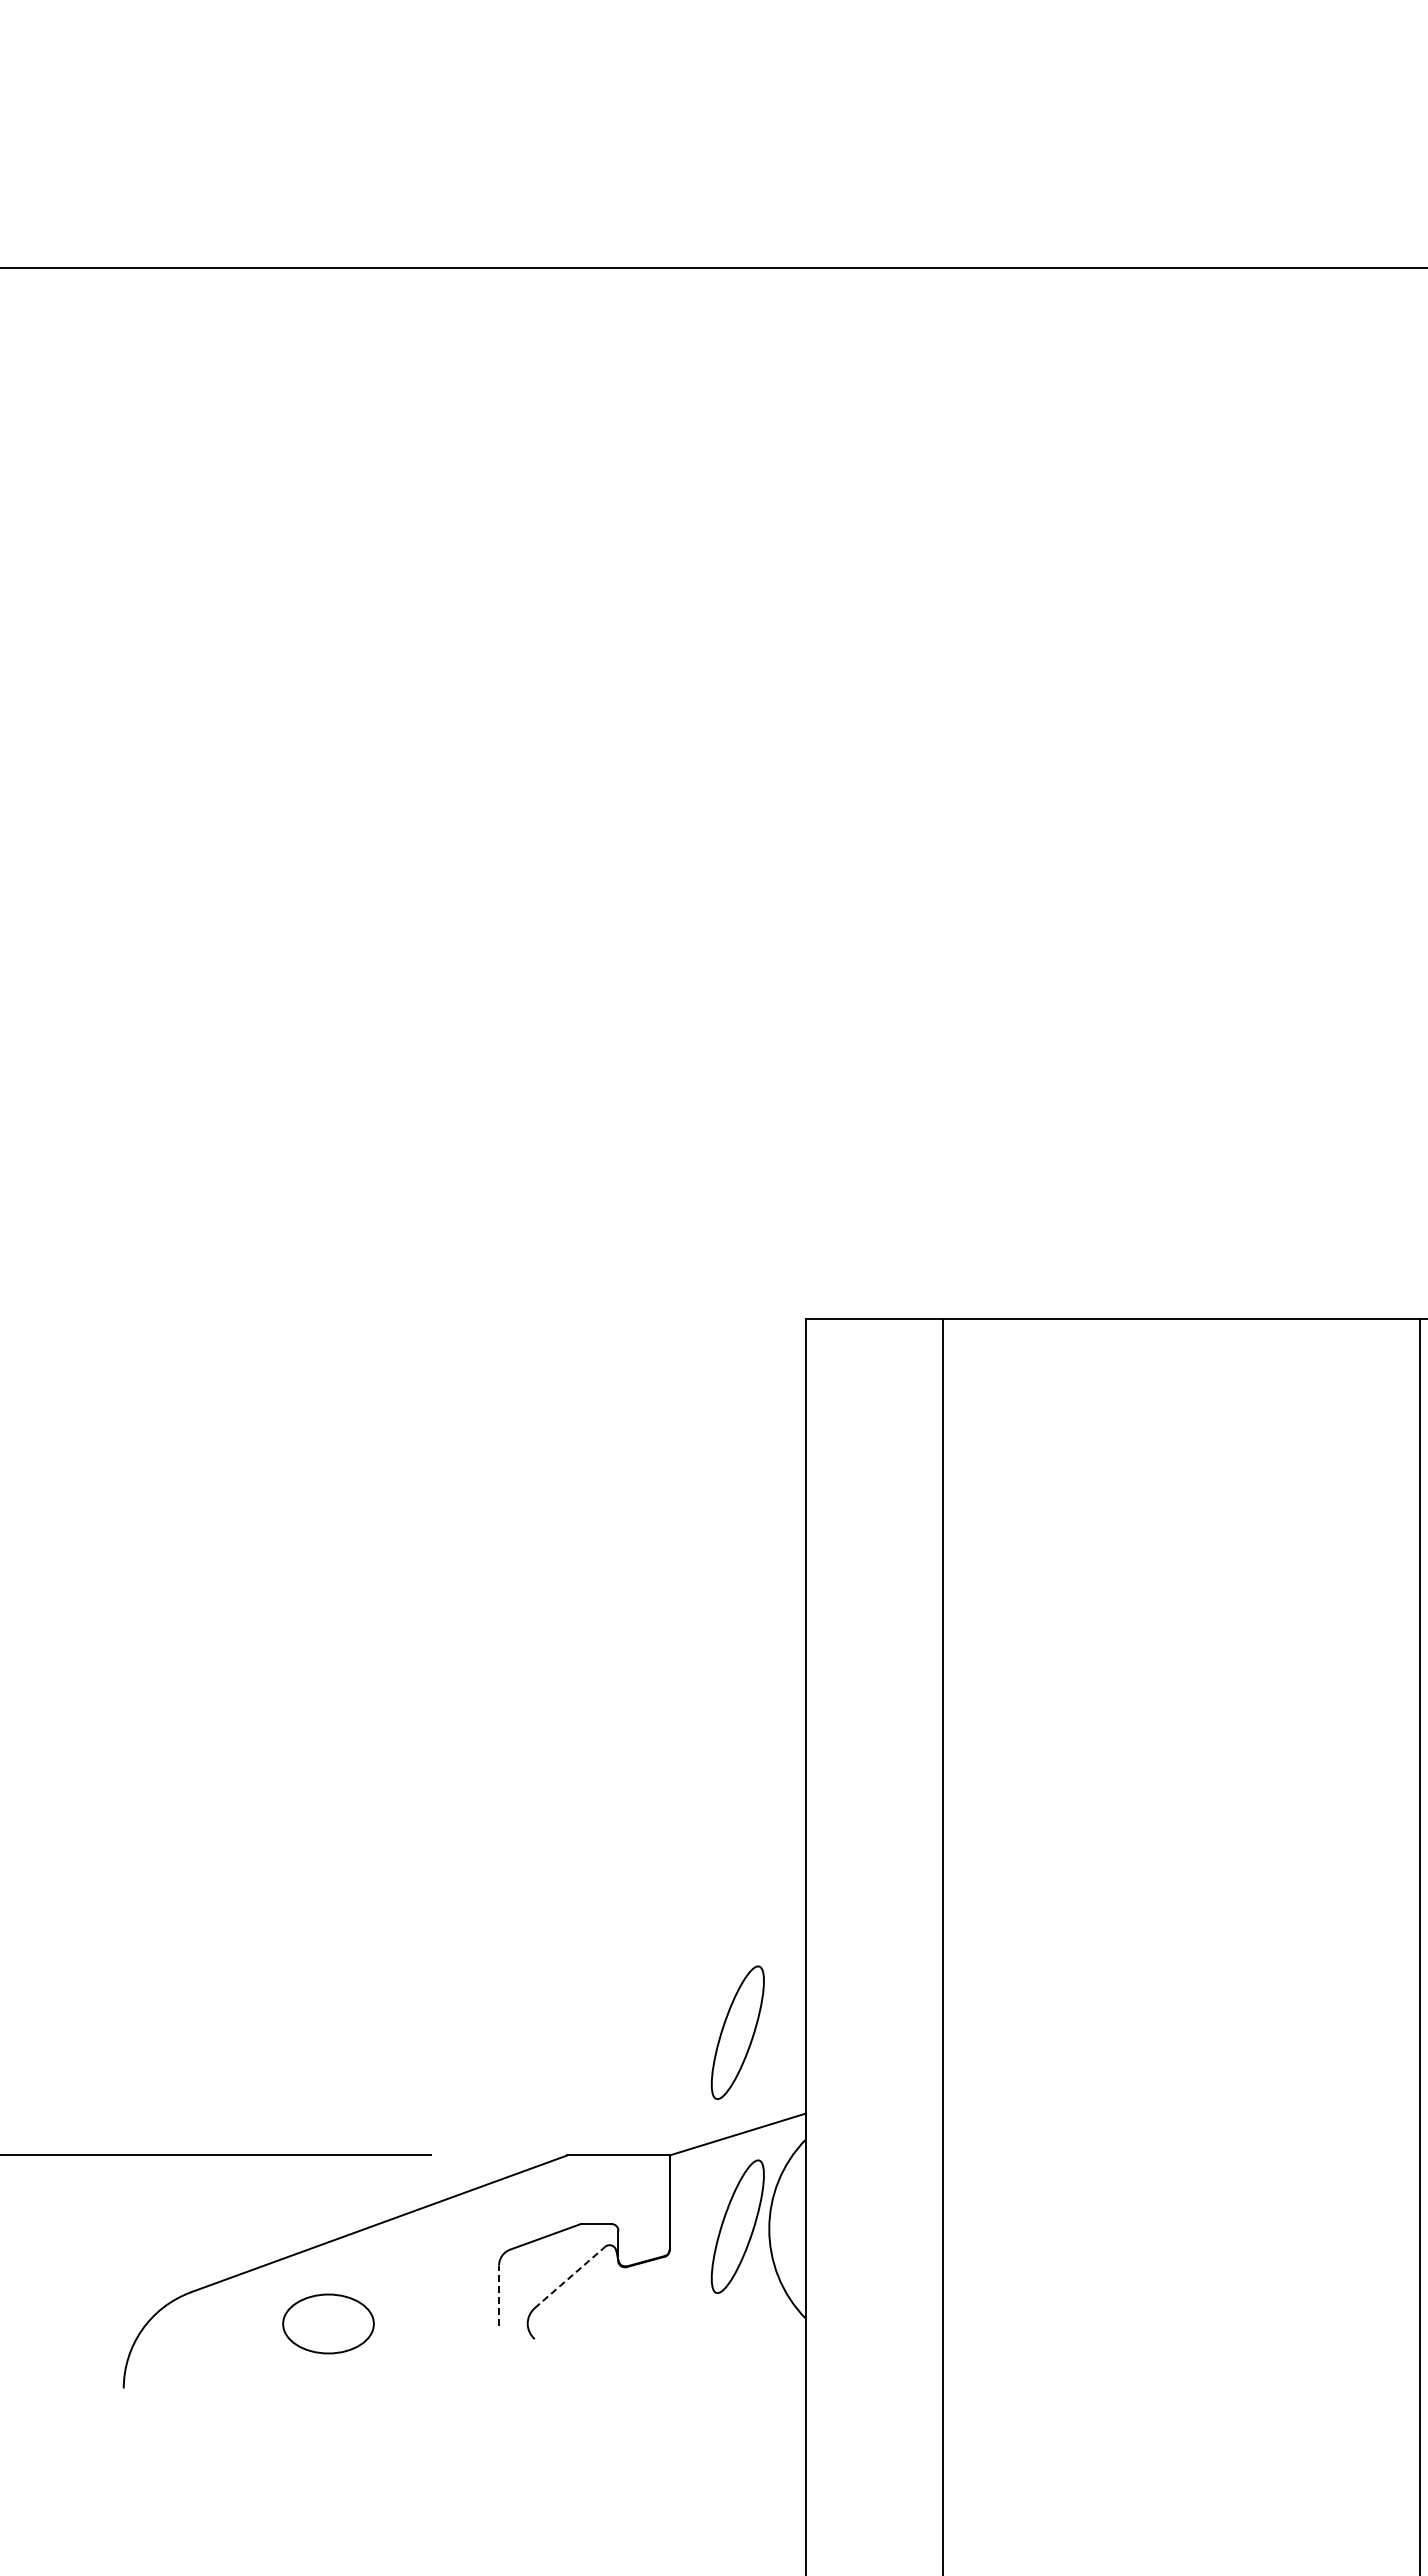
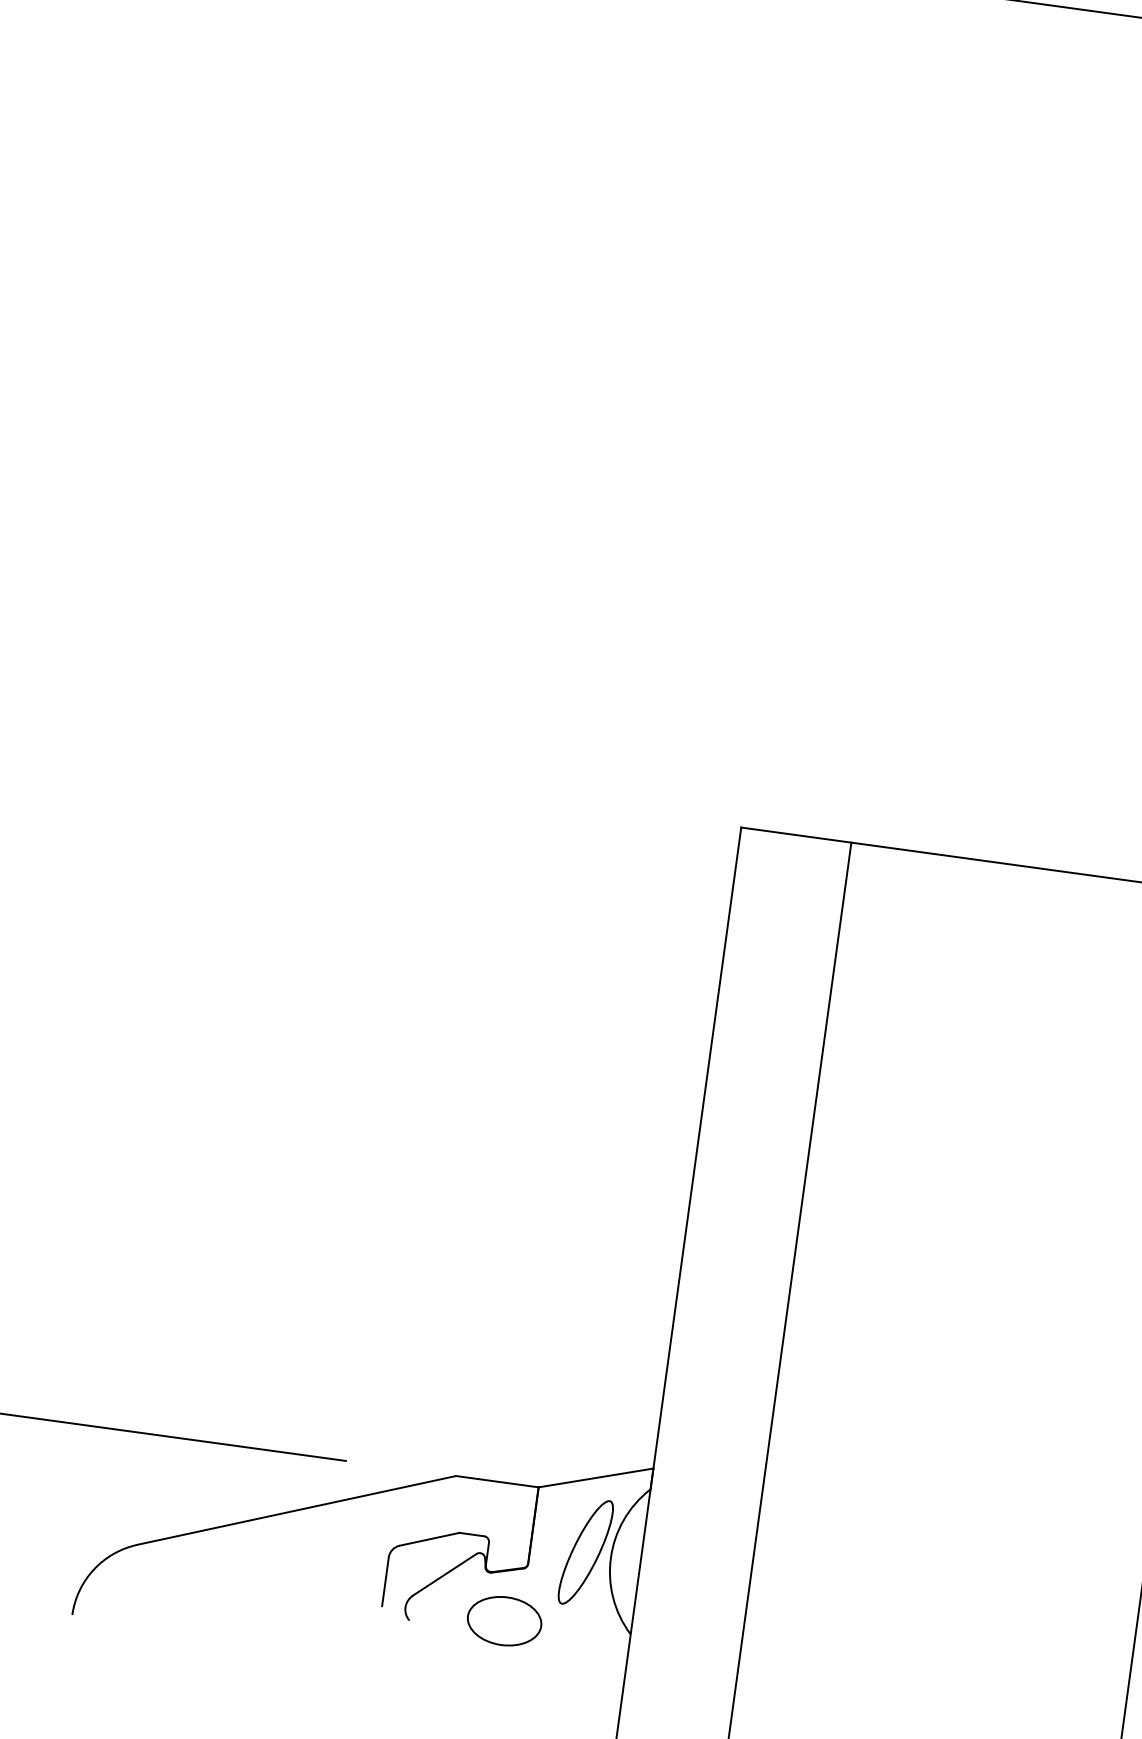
part: (737, 2032) -> (607, 1395), removed
line: (569, 2277) -> (444, 1574), dashed -> solid
line: (499, 2295) -> (385, 1581), dashed -> solid
part: (328, 2323) -> (504, 1620), moved

